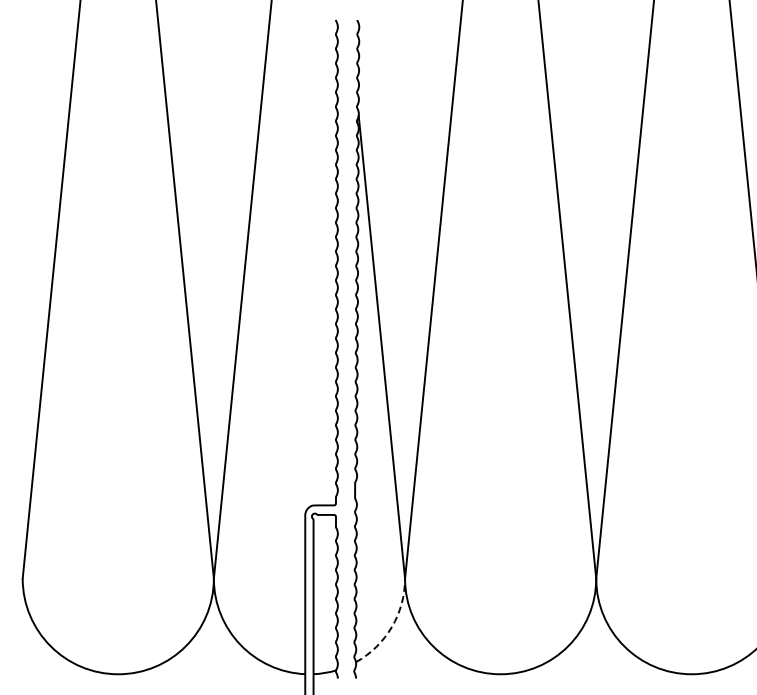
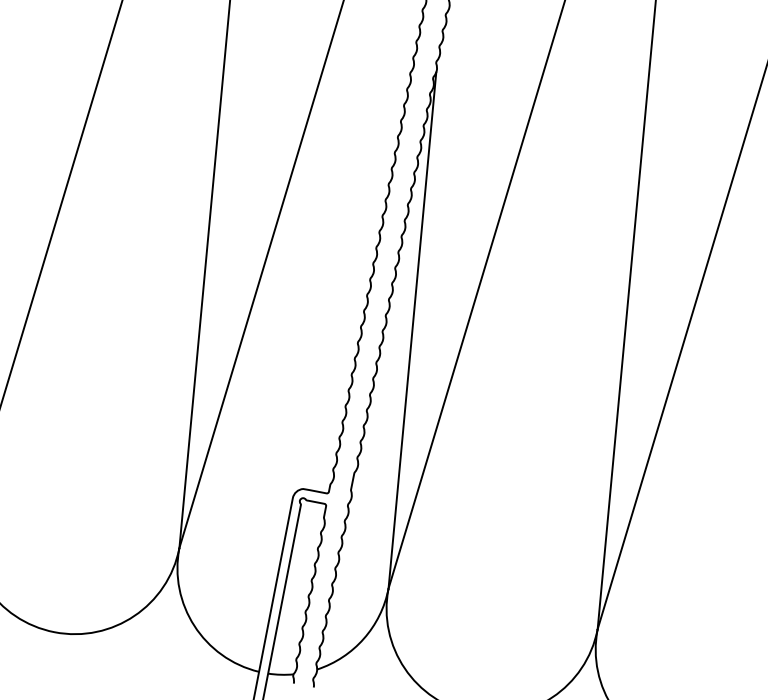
arc: (391, 627) -> (363, 639), dashed -> solid

